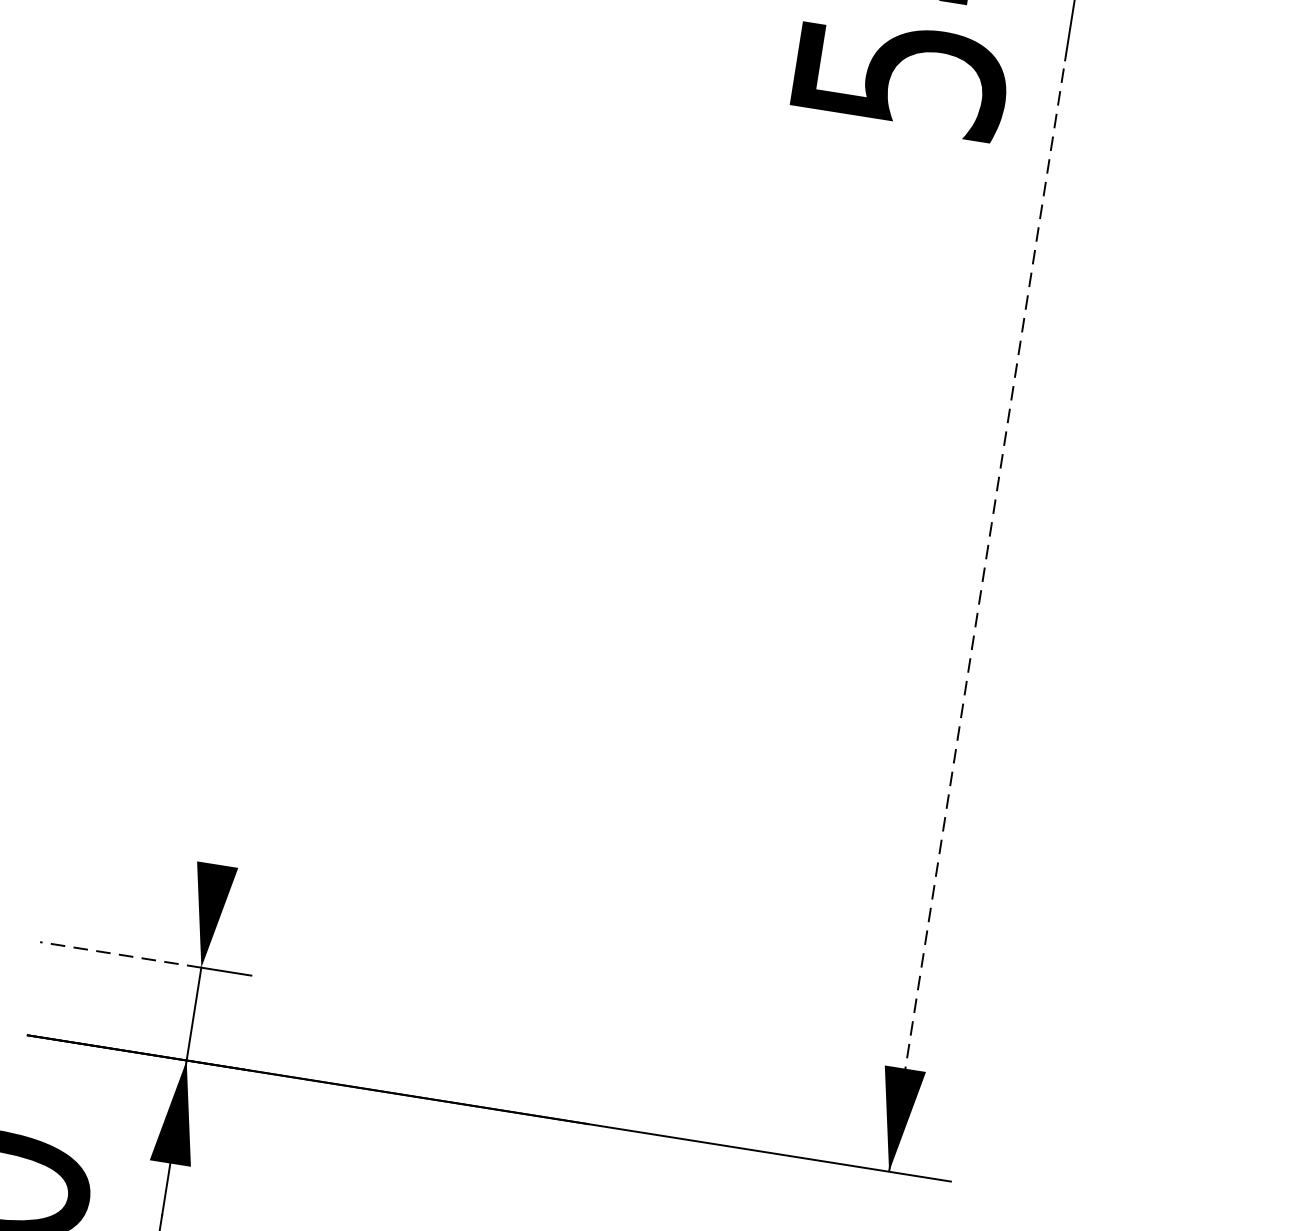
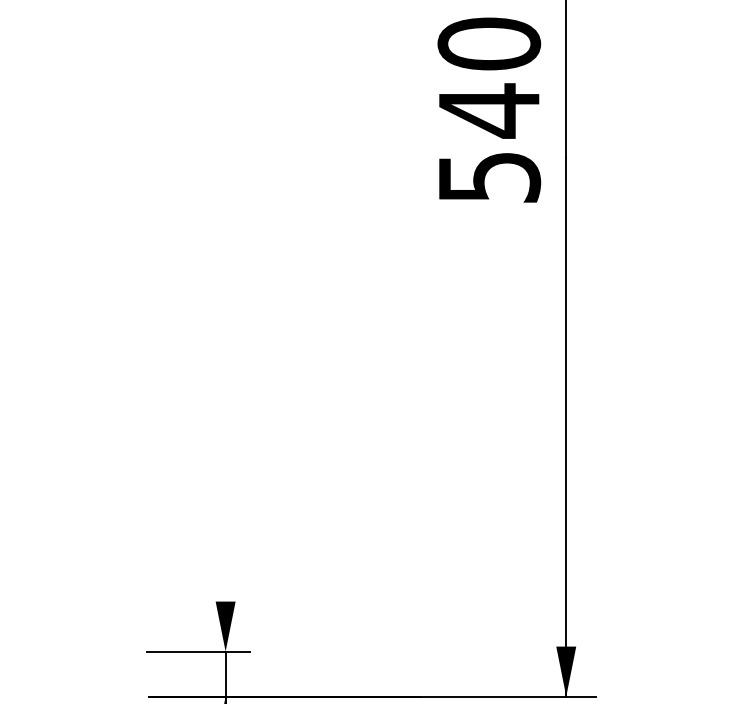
line: (977, 614) -> (566, 426), dashed -> solid
line: (120, 954) -> (186, 651), dashed -> solid

